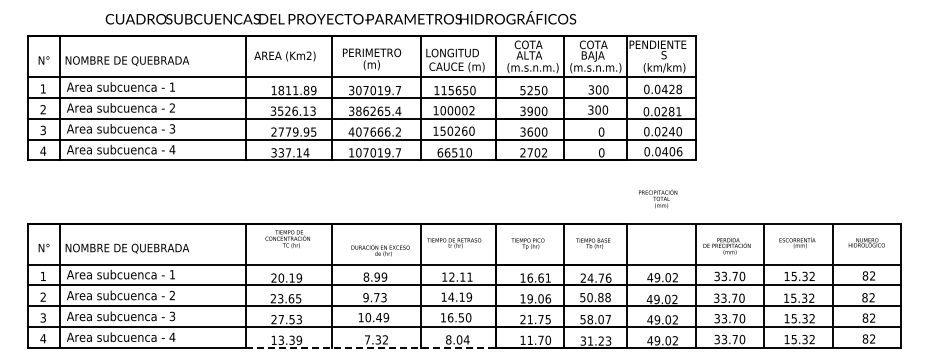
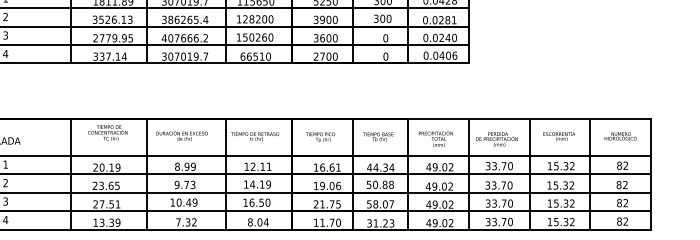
text: (457, 110) -> (258, 19), 100002 -> 128200
text: (351, 152) -> (164, 56), 107019.7 -> 307019.7
text: (544, 152) -> (335, 56), 2702 -> 2700
text: (658, 198) -> (436, 138), moved
text: (380, 250) -> (181, 136), moved
text: (595, 277) -> (380, 167), 24.76 -> 44.34
text: (298, 319) -> (117, 204), 27.53 -> 27.51
line: (370, 348) -> (181, 229), dashed -> solid

